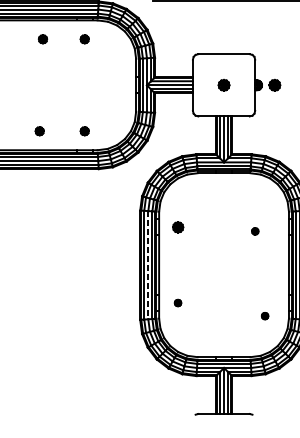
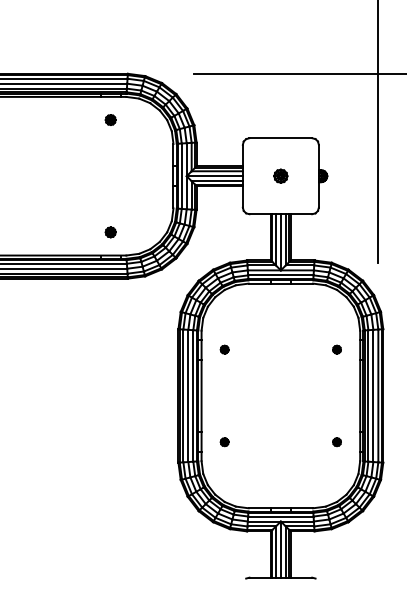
part: (42, 38) -> (59, 119), removed
part: (274, 84) -> (342, 175), removed
part: (39, 131) -> (55, 232), removed
part: (177, 227) -> (224, 349), size x0.62
part: (254, 231) -> (336, 349), moved
line: (148, 265) -> (188, 396), dashed -> solid
part: (264, 316) -> (336, 442), moved

